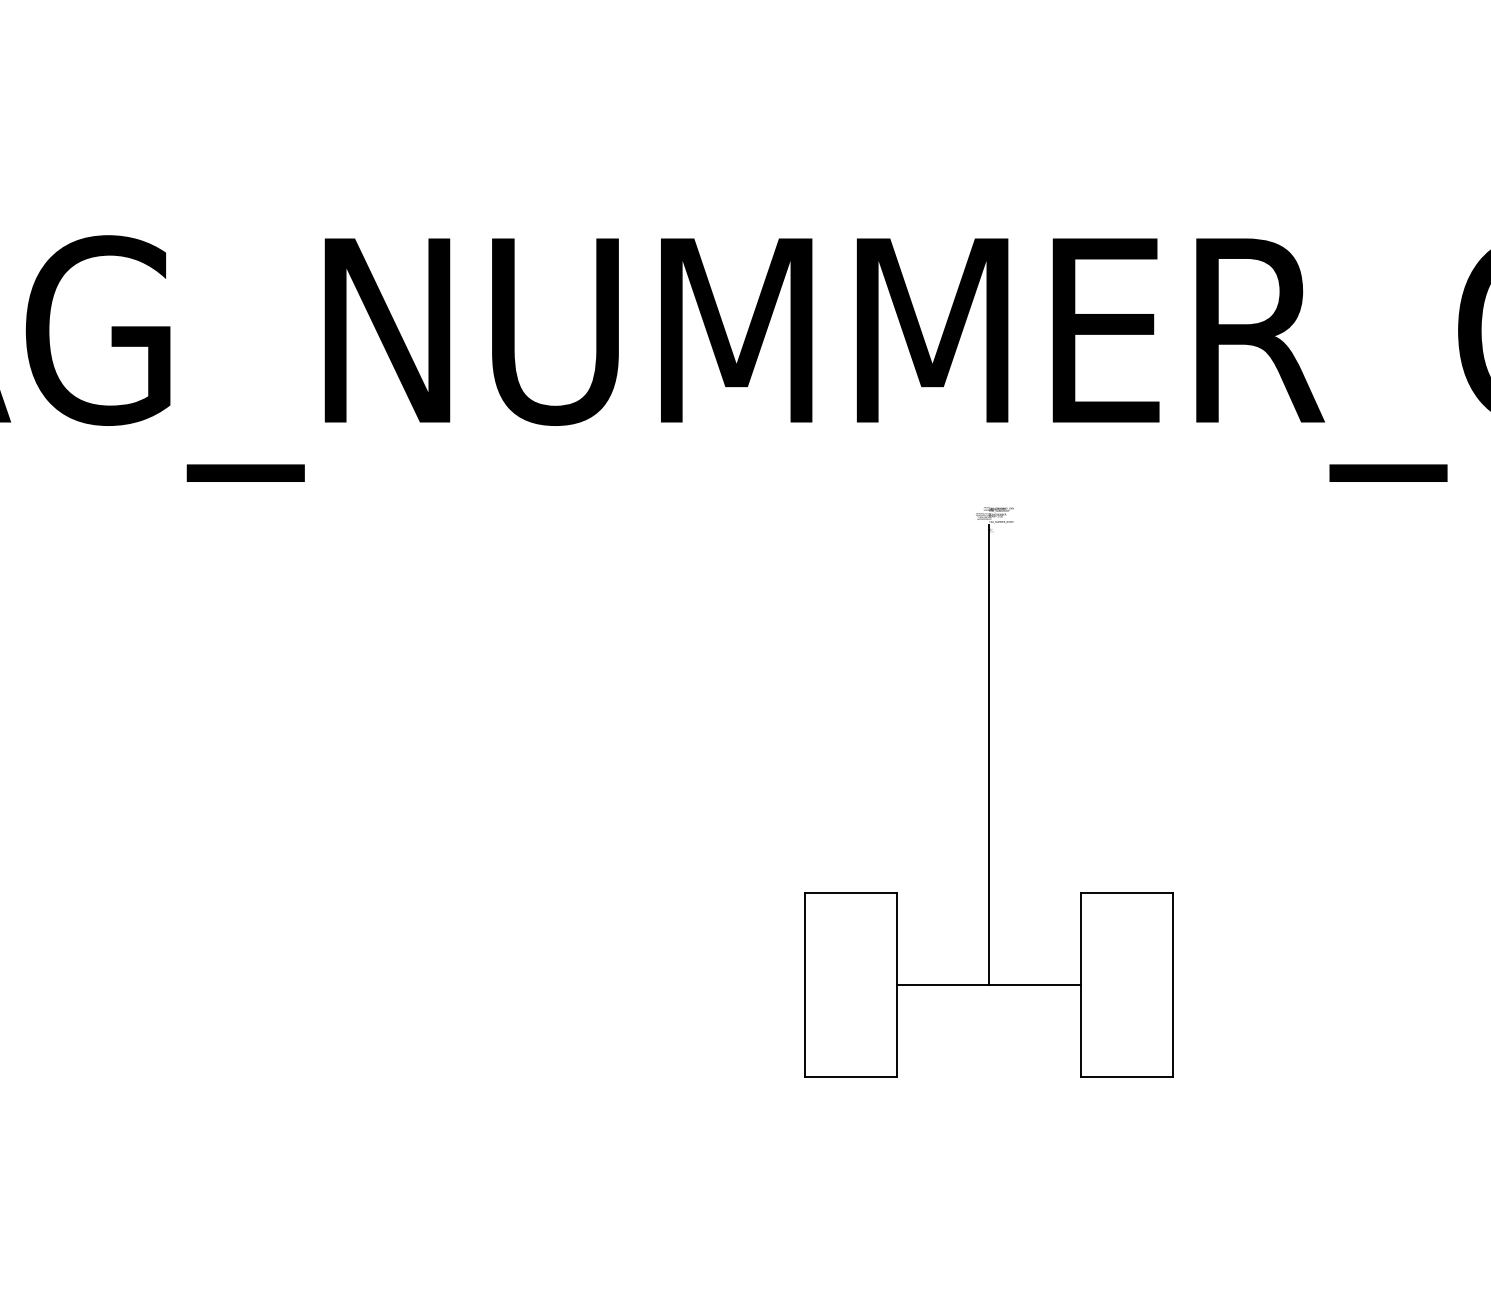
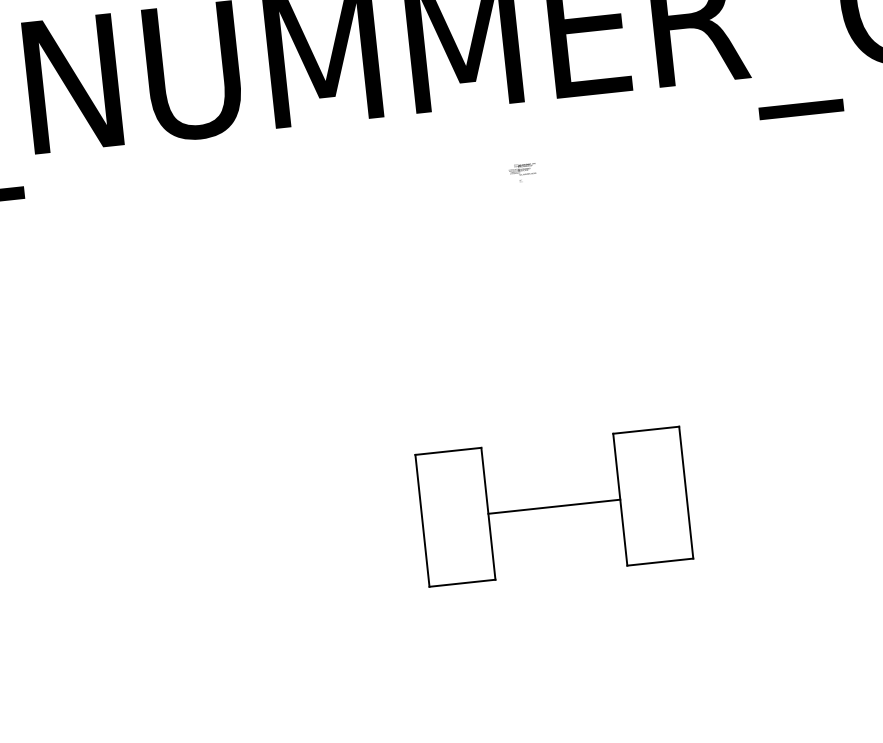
line: (989, 754) -> (536, 341), removed

